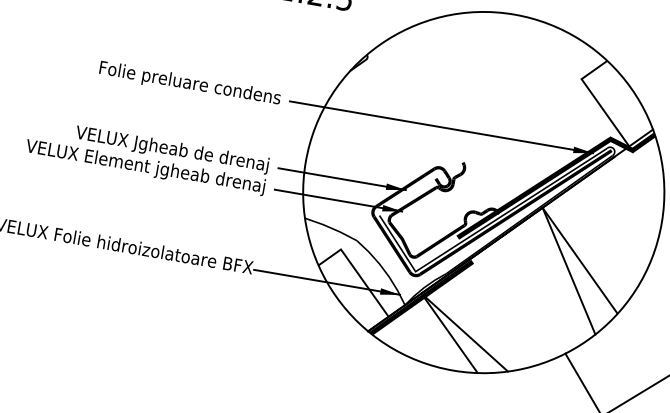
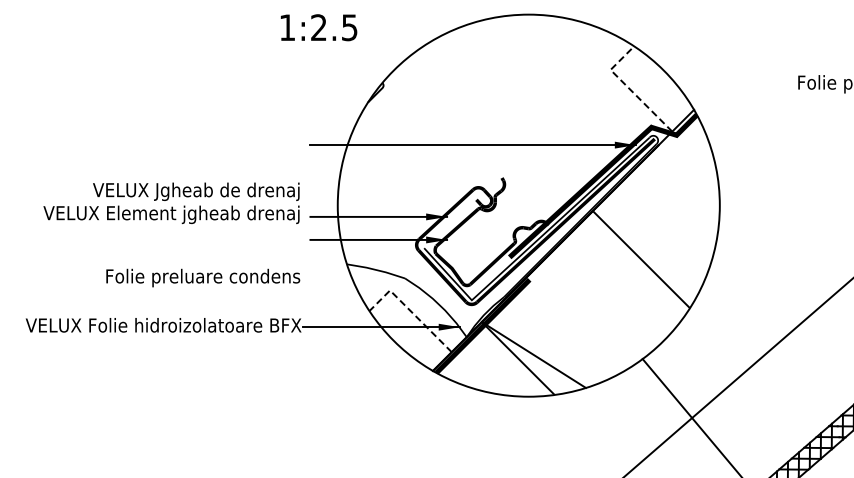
text: (190, 83) -> (203, 277), moved
line: (595, 99) -> (628, 88), solid -> dashed
text: (147, 156) -> (171, 202), moved
line: (355, 271) -> (409, 310), solid -> dashed
line: (568, 271) -> (631, 272), removed

